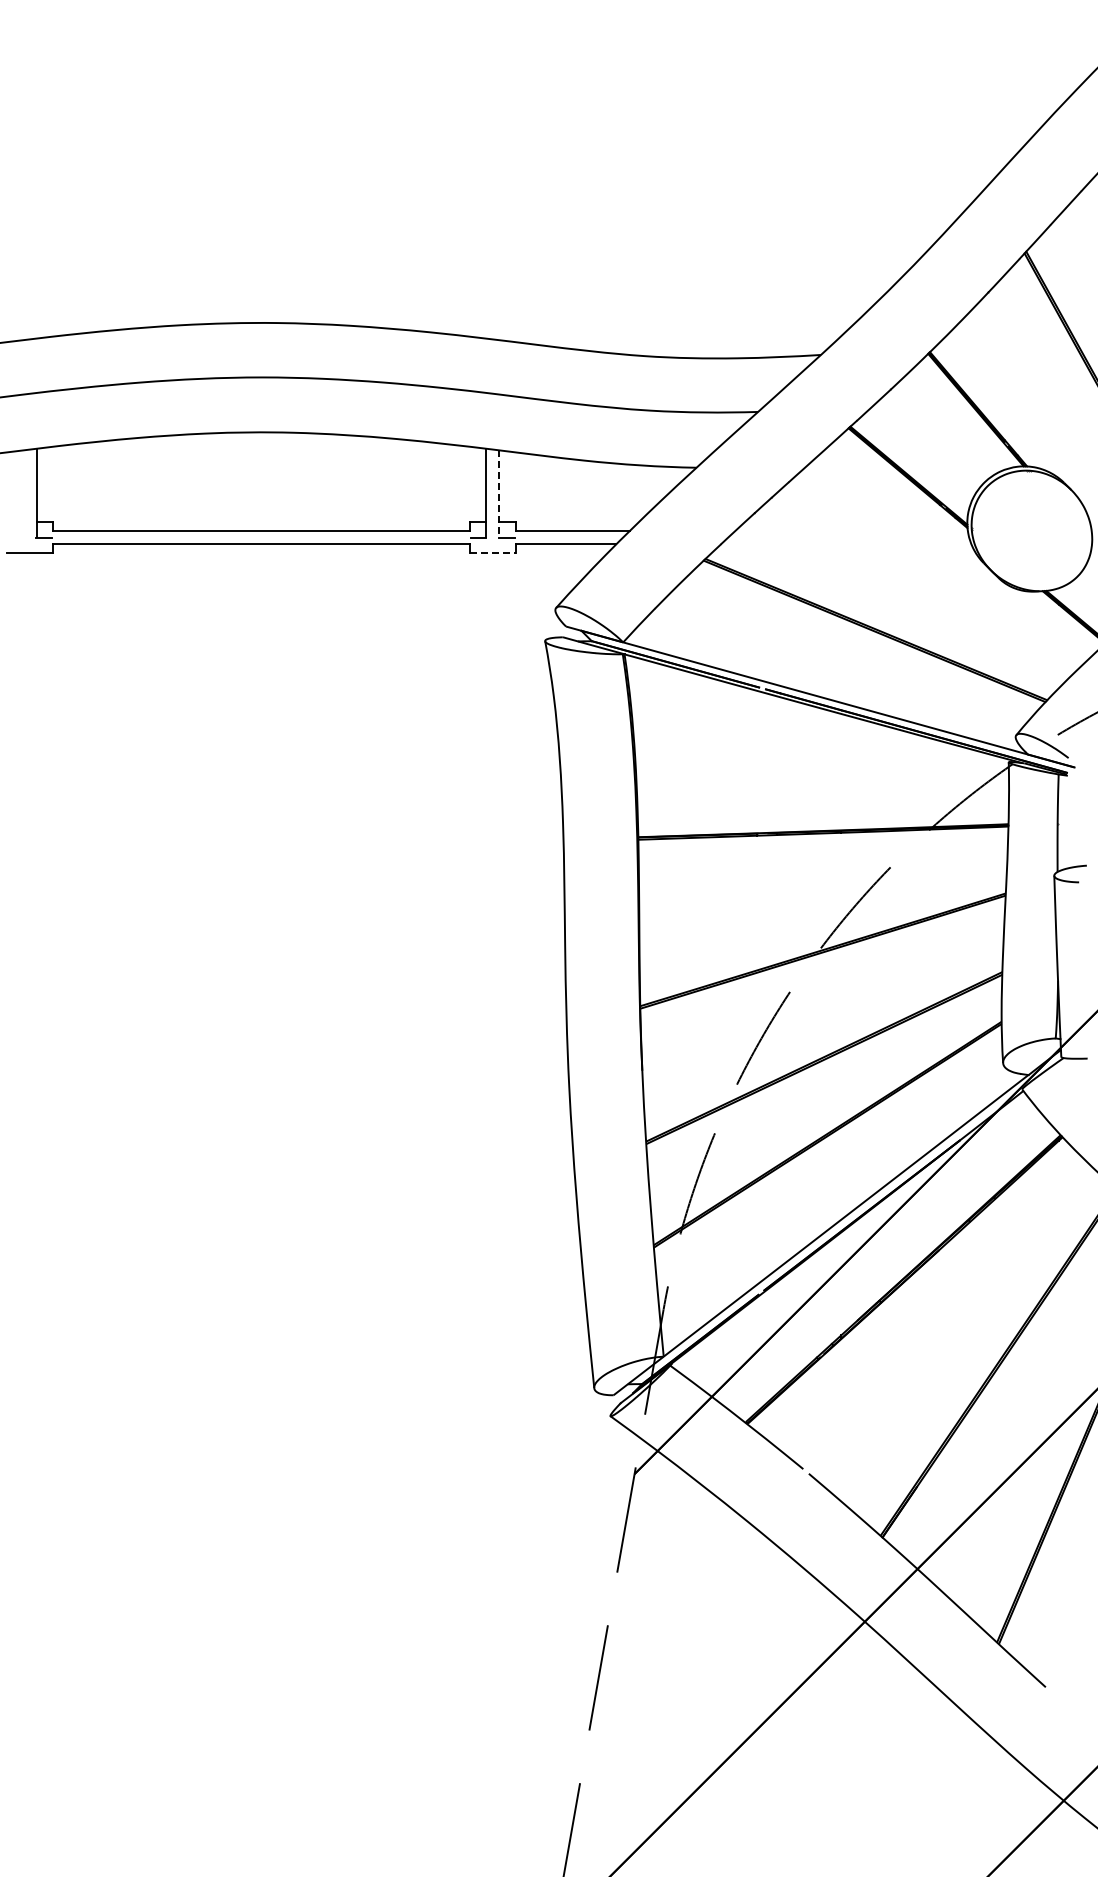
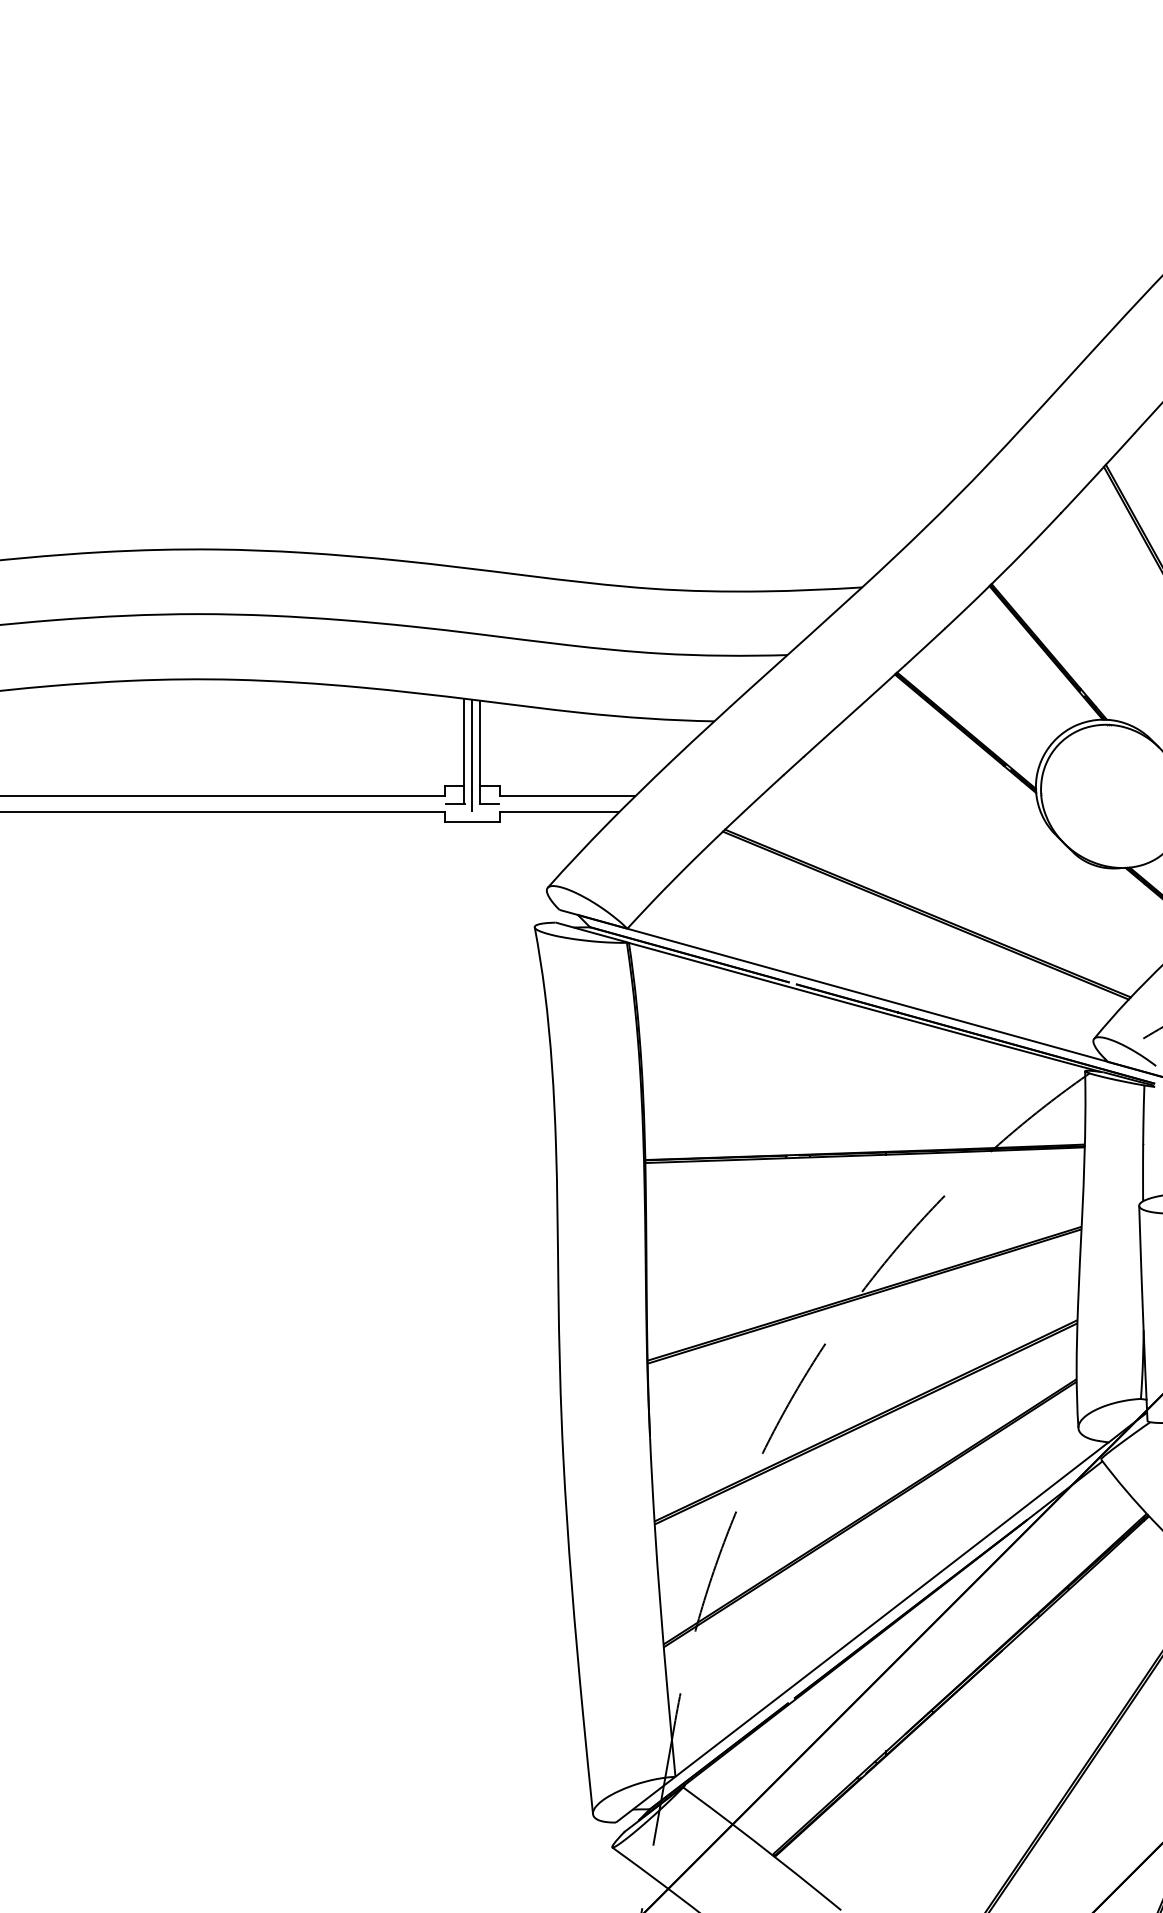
line: (499, 494) -> (480, 753), dashed -> solid
line: (492, 496) -> (472, 755), added
line: (493, 552) -> (473, 821), dashed -> solid

